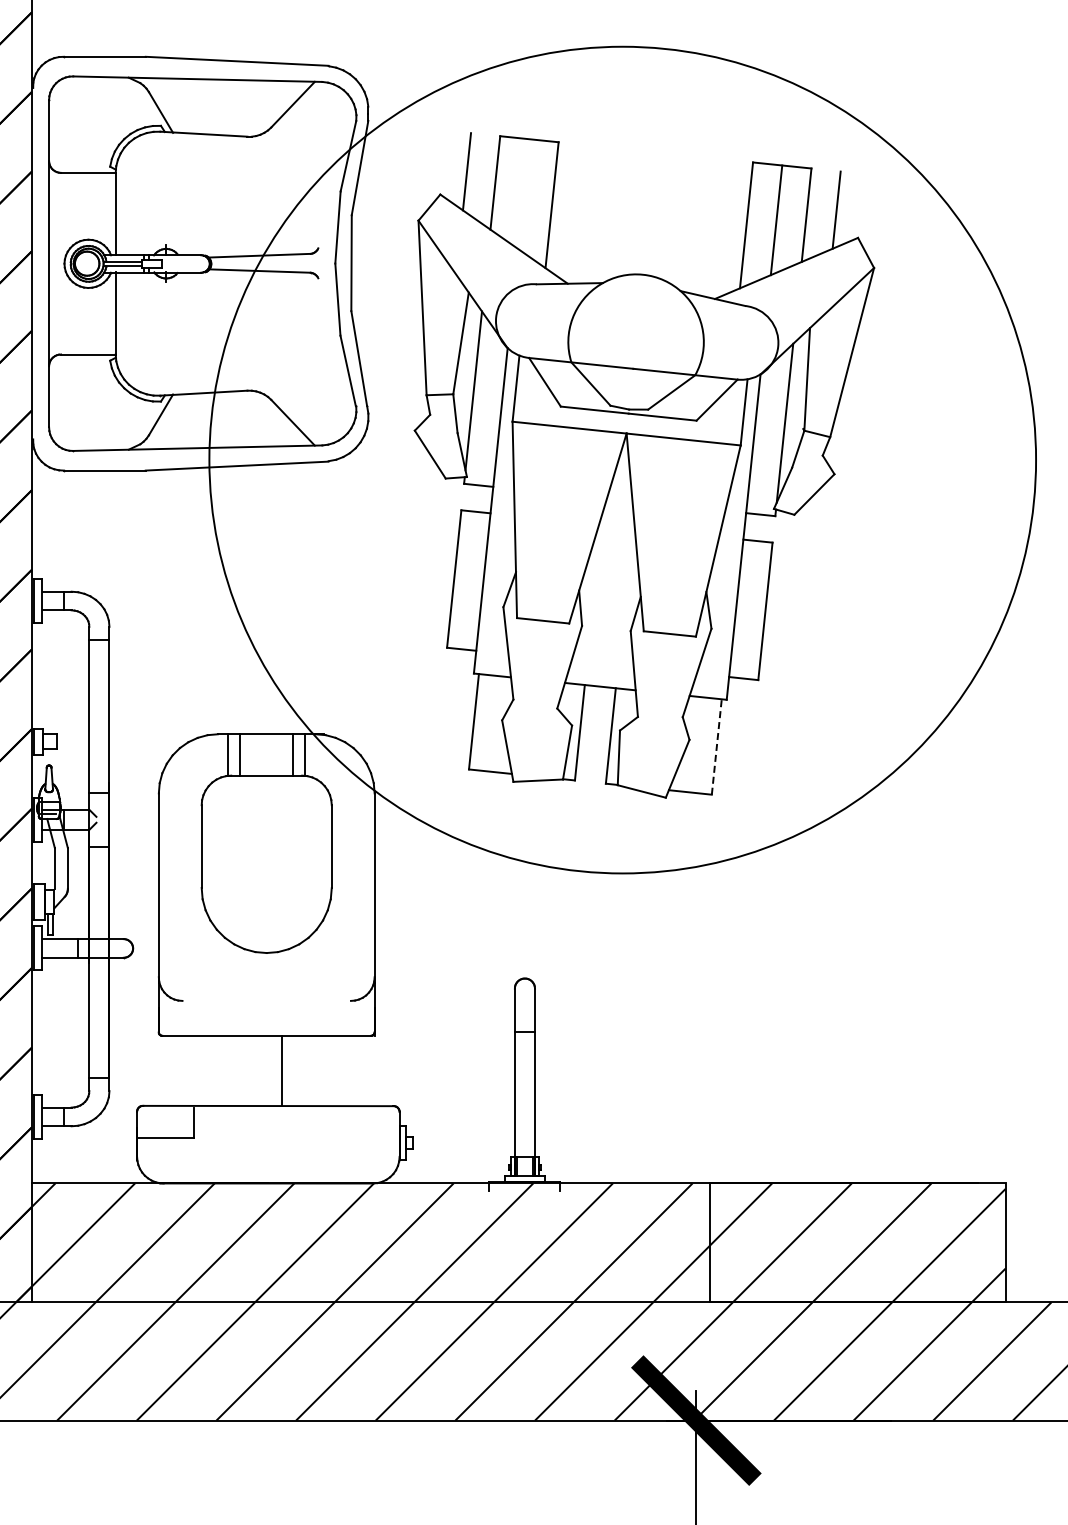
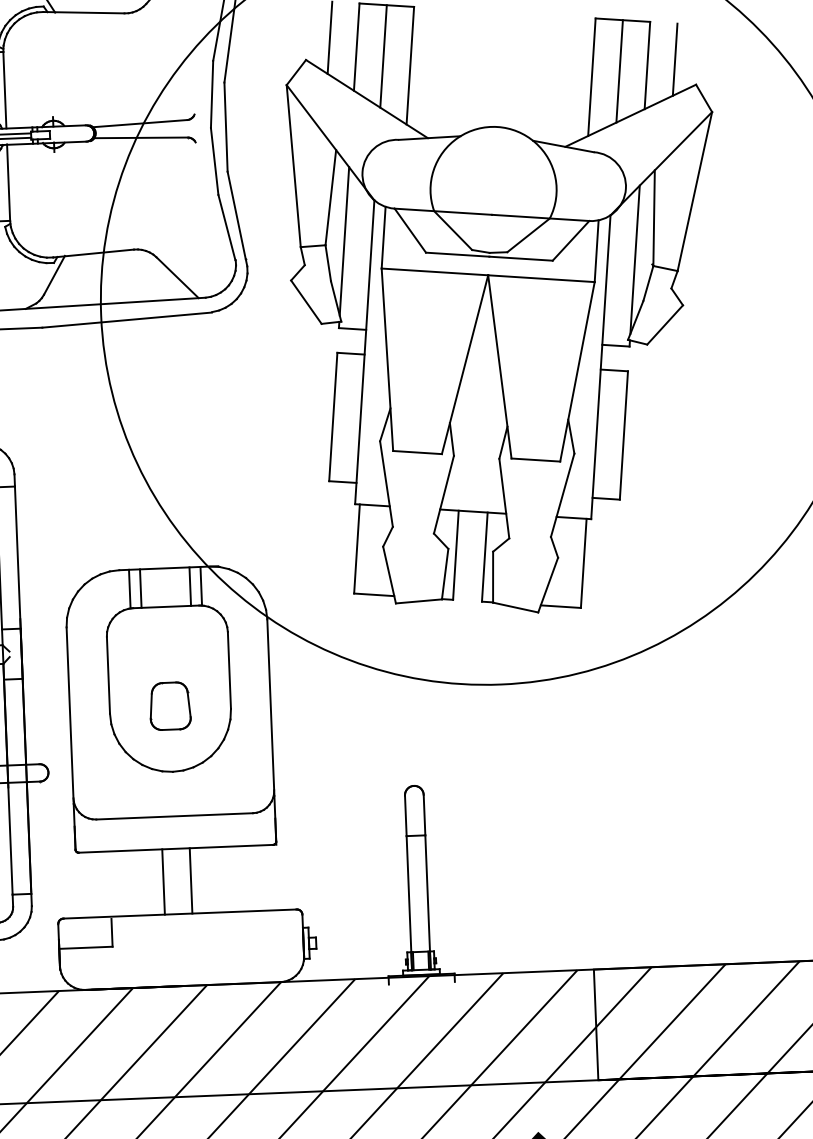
line: (523, 193) -> (383, 55), added
line: (716, 746) -> (583, 562), dashed -> solid
part: (266, 882) -> (170, 706), added
line: (266, 1000) -> (174, 815), added
line: (251, 1070) -> (163, 881), added

